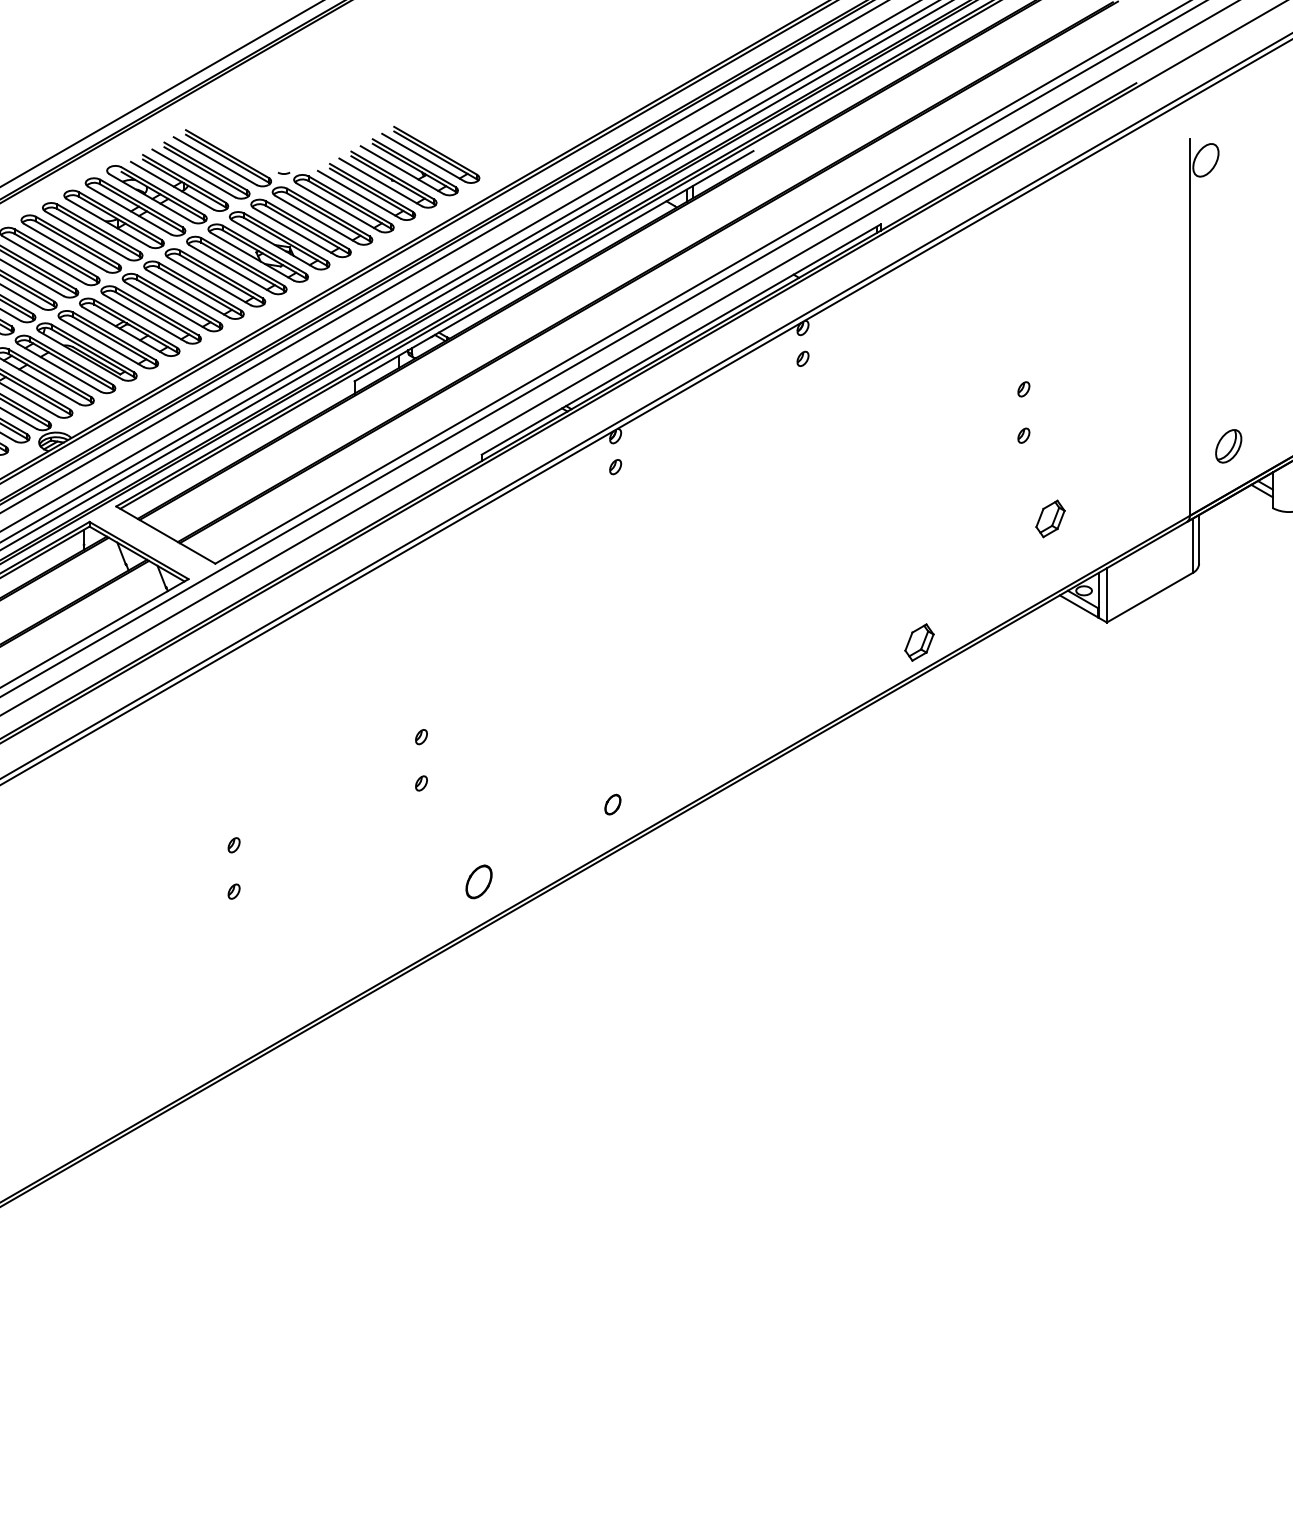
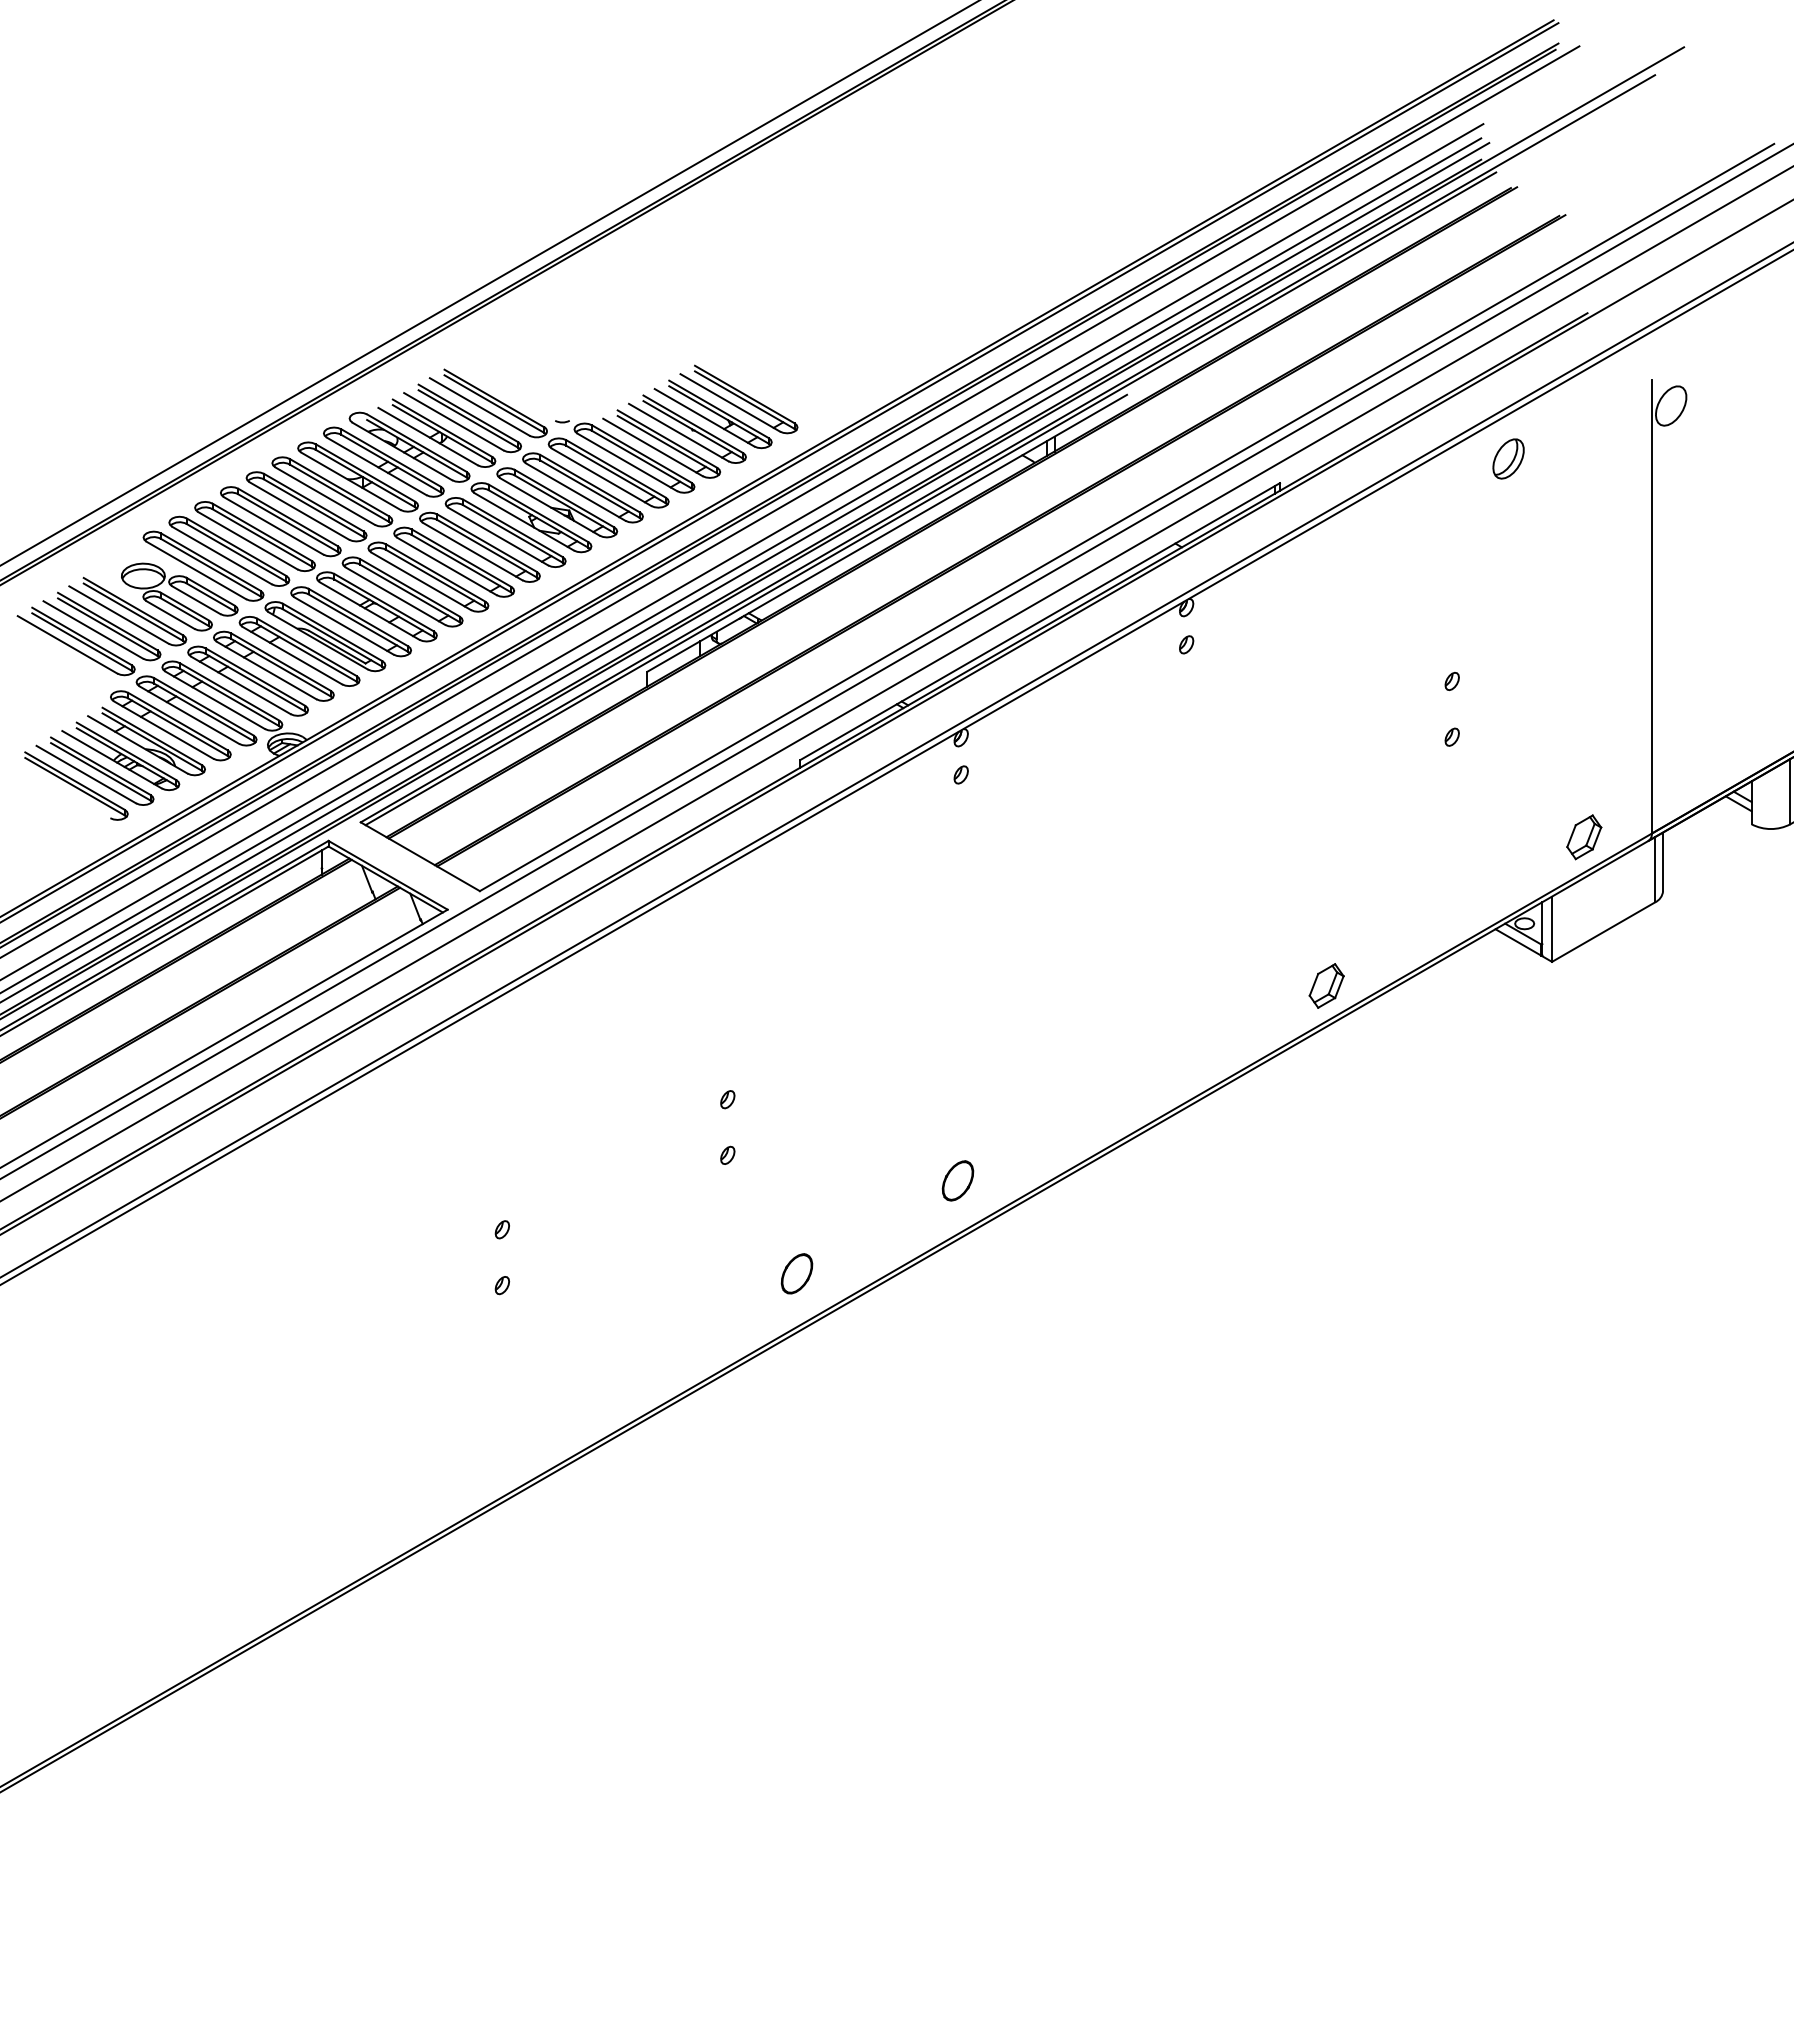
part: (1228, 445) -> (1508, 458), moved
part: (1050, 519) -> (1584, 837), moved
part: (612, 804) -> (957, 1180), size x1.67

